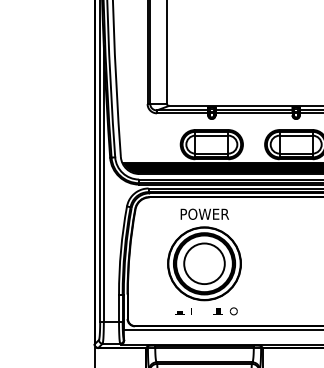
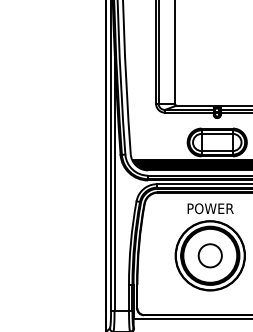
circle: (204, 263) -> (210, 255), size x0.6
part: (183, 311) -> (190, 301), removed
part: (225, 311) -> (230, 301), removed

